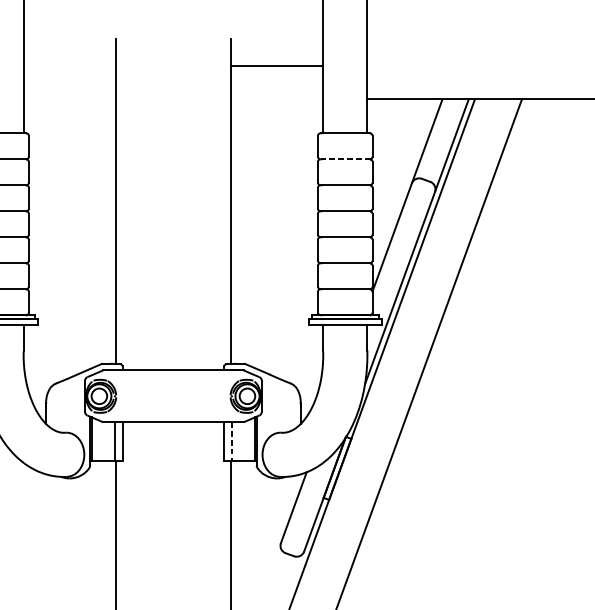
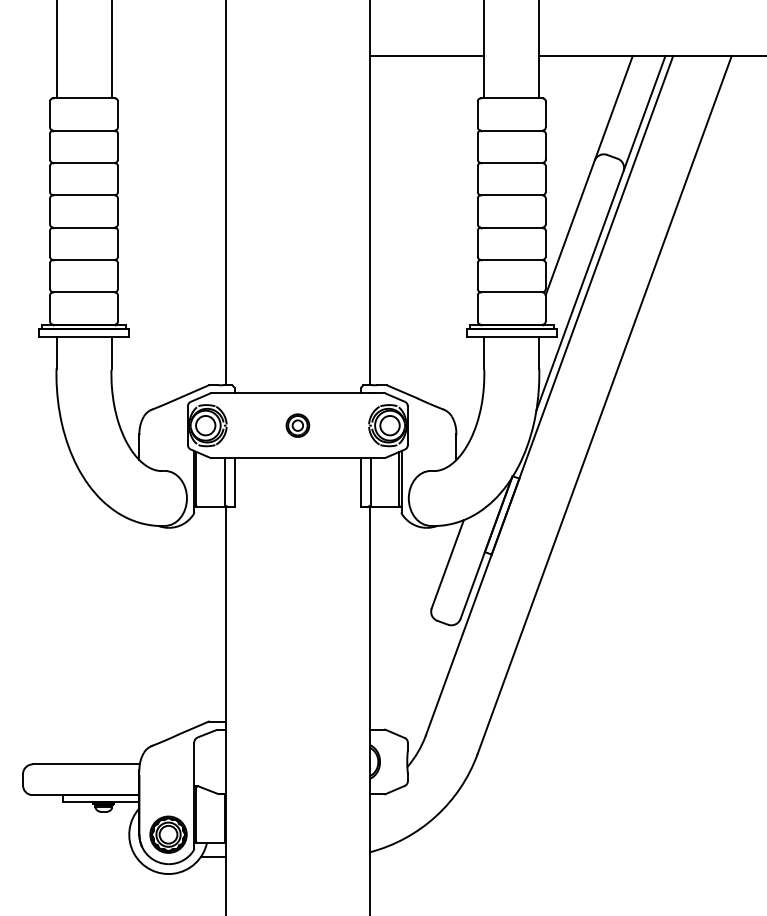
line: (276, 66) -> (426, 55), moved
line: (345, 159) -> (511, 130), dashed -> solid
part: (173, 396) -> (297, 425), added
line: (231, 441) -> (370, 481), dashed -> solid

